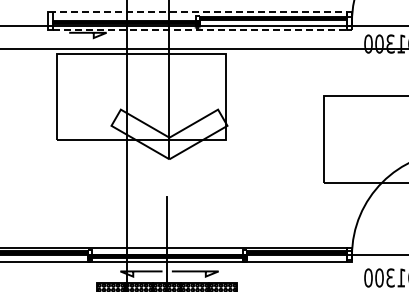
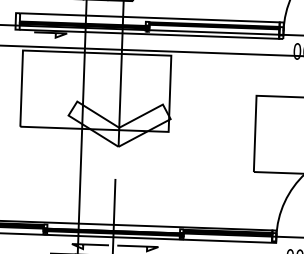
line: (347, 20) -> (279, 30), dashed -> solid

